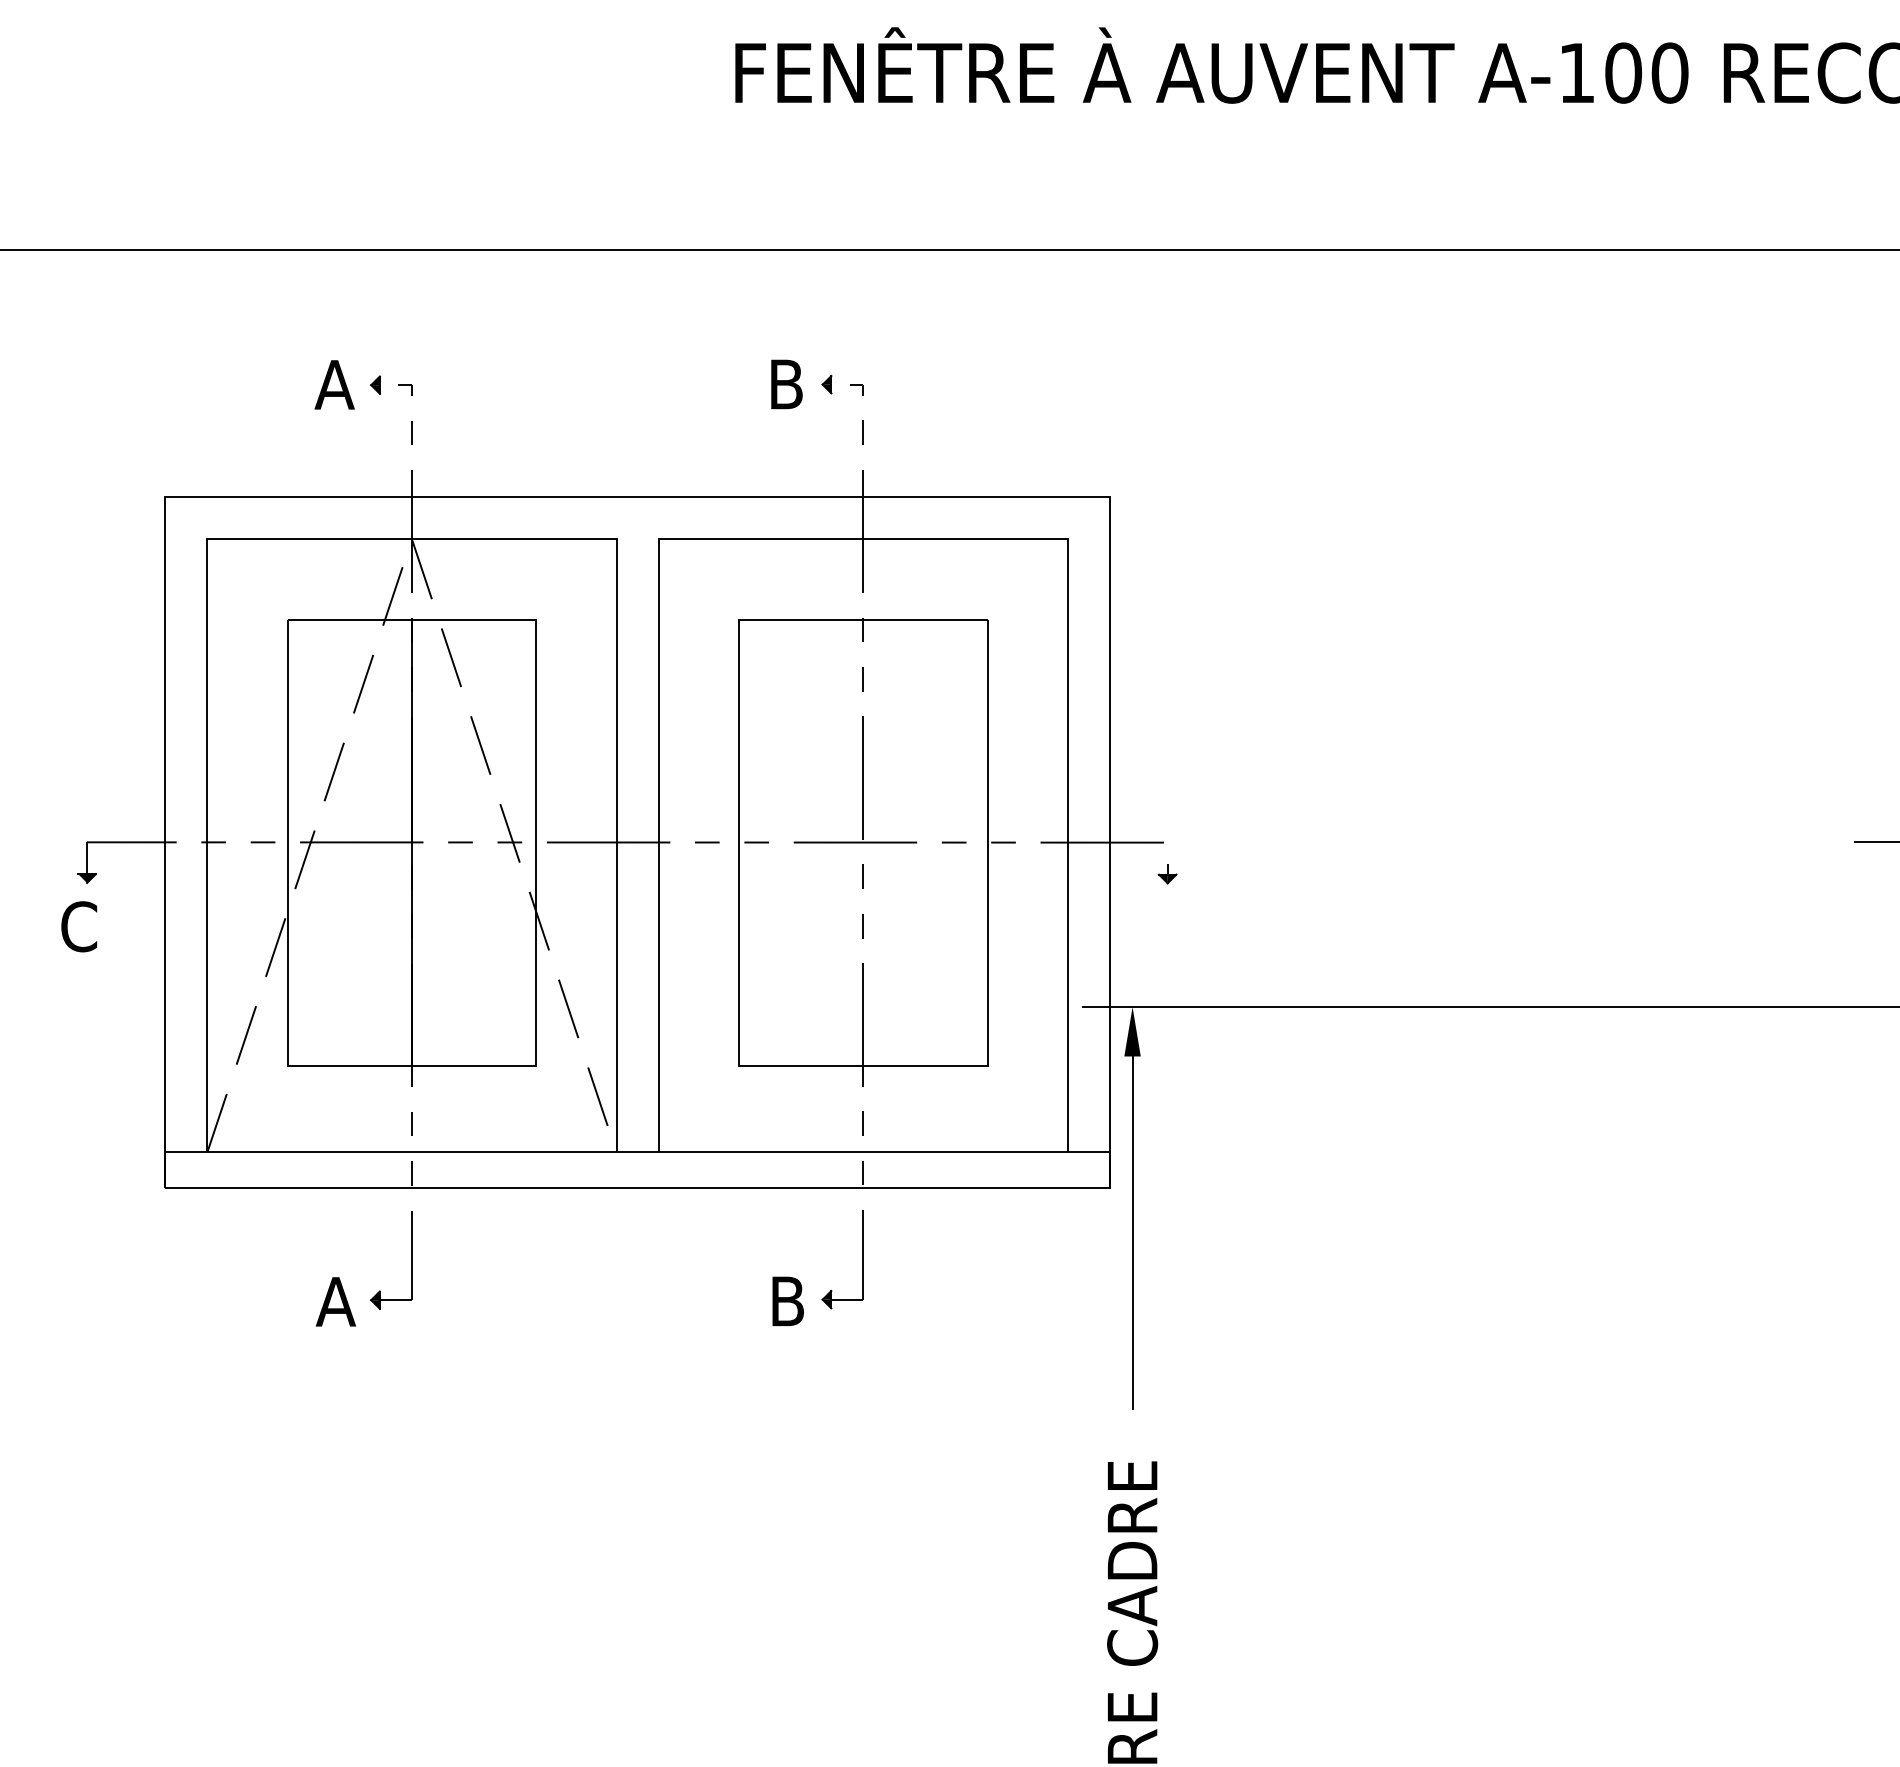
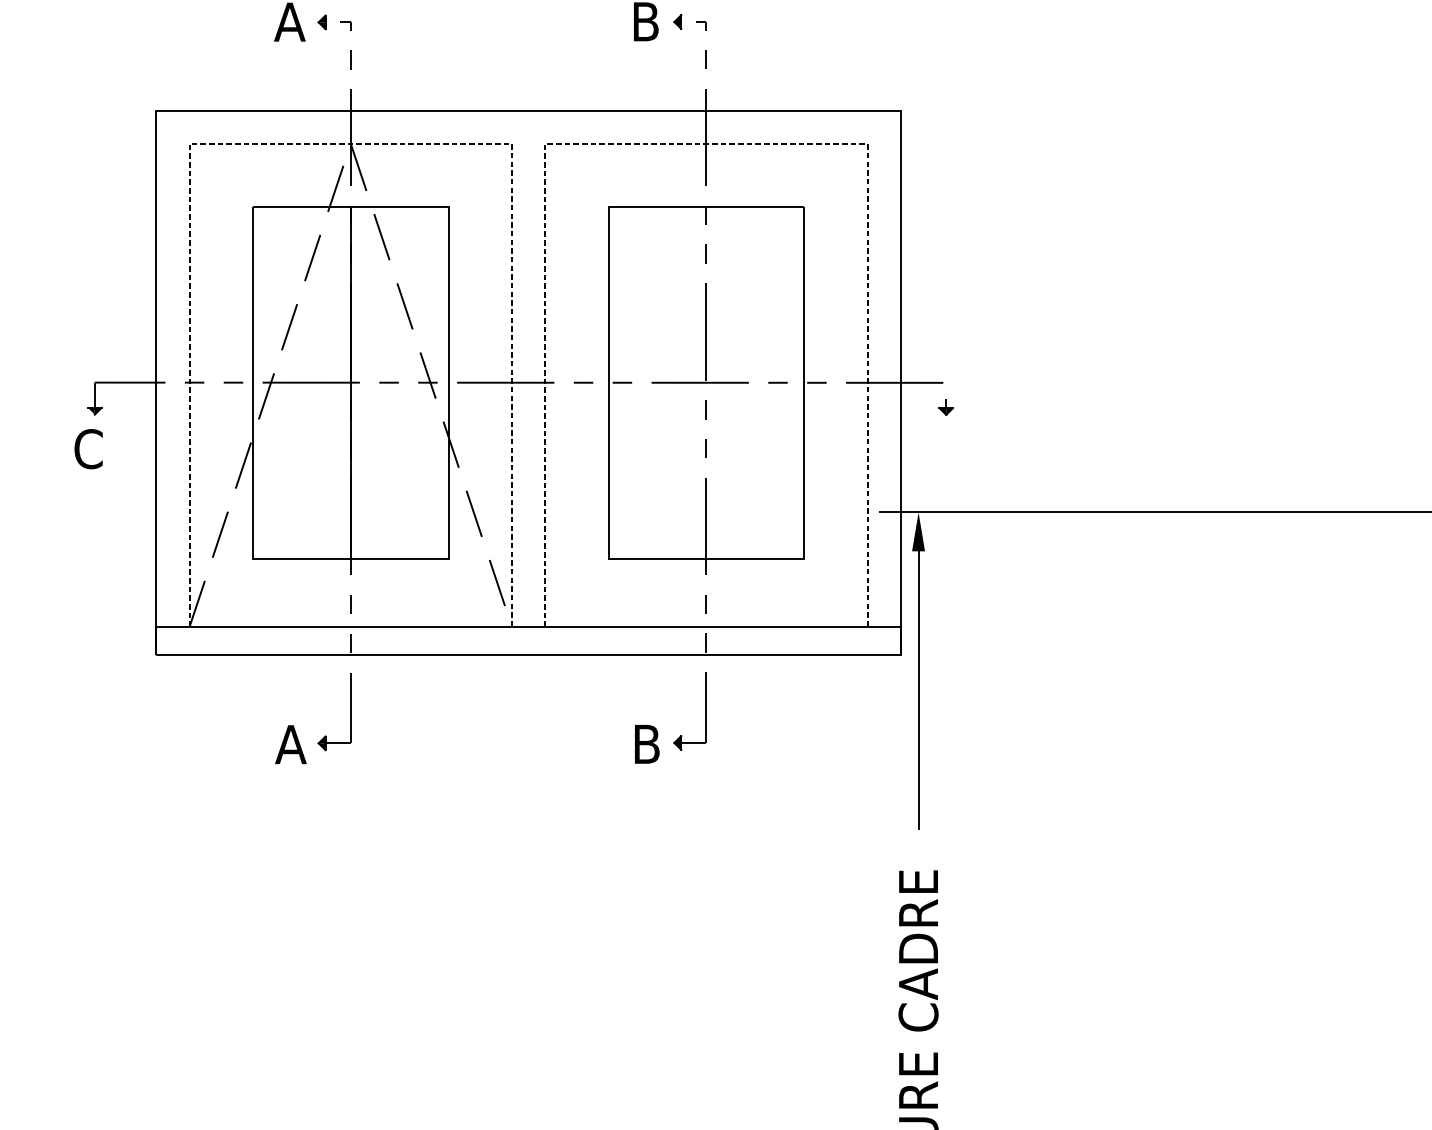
line: (411, 539) -> (350, 144), solid -> dashed
line: (863, 539) -> (706, 144), solid -> dashed

